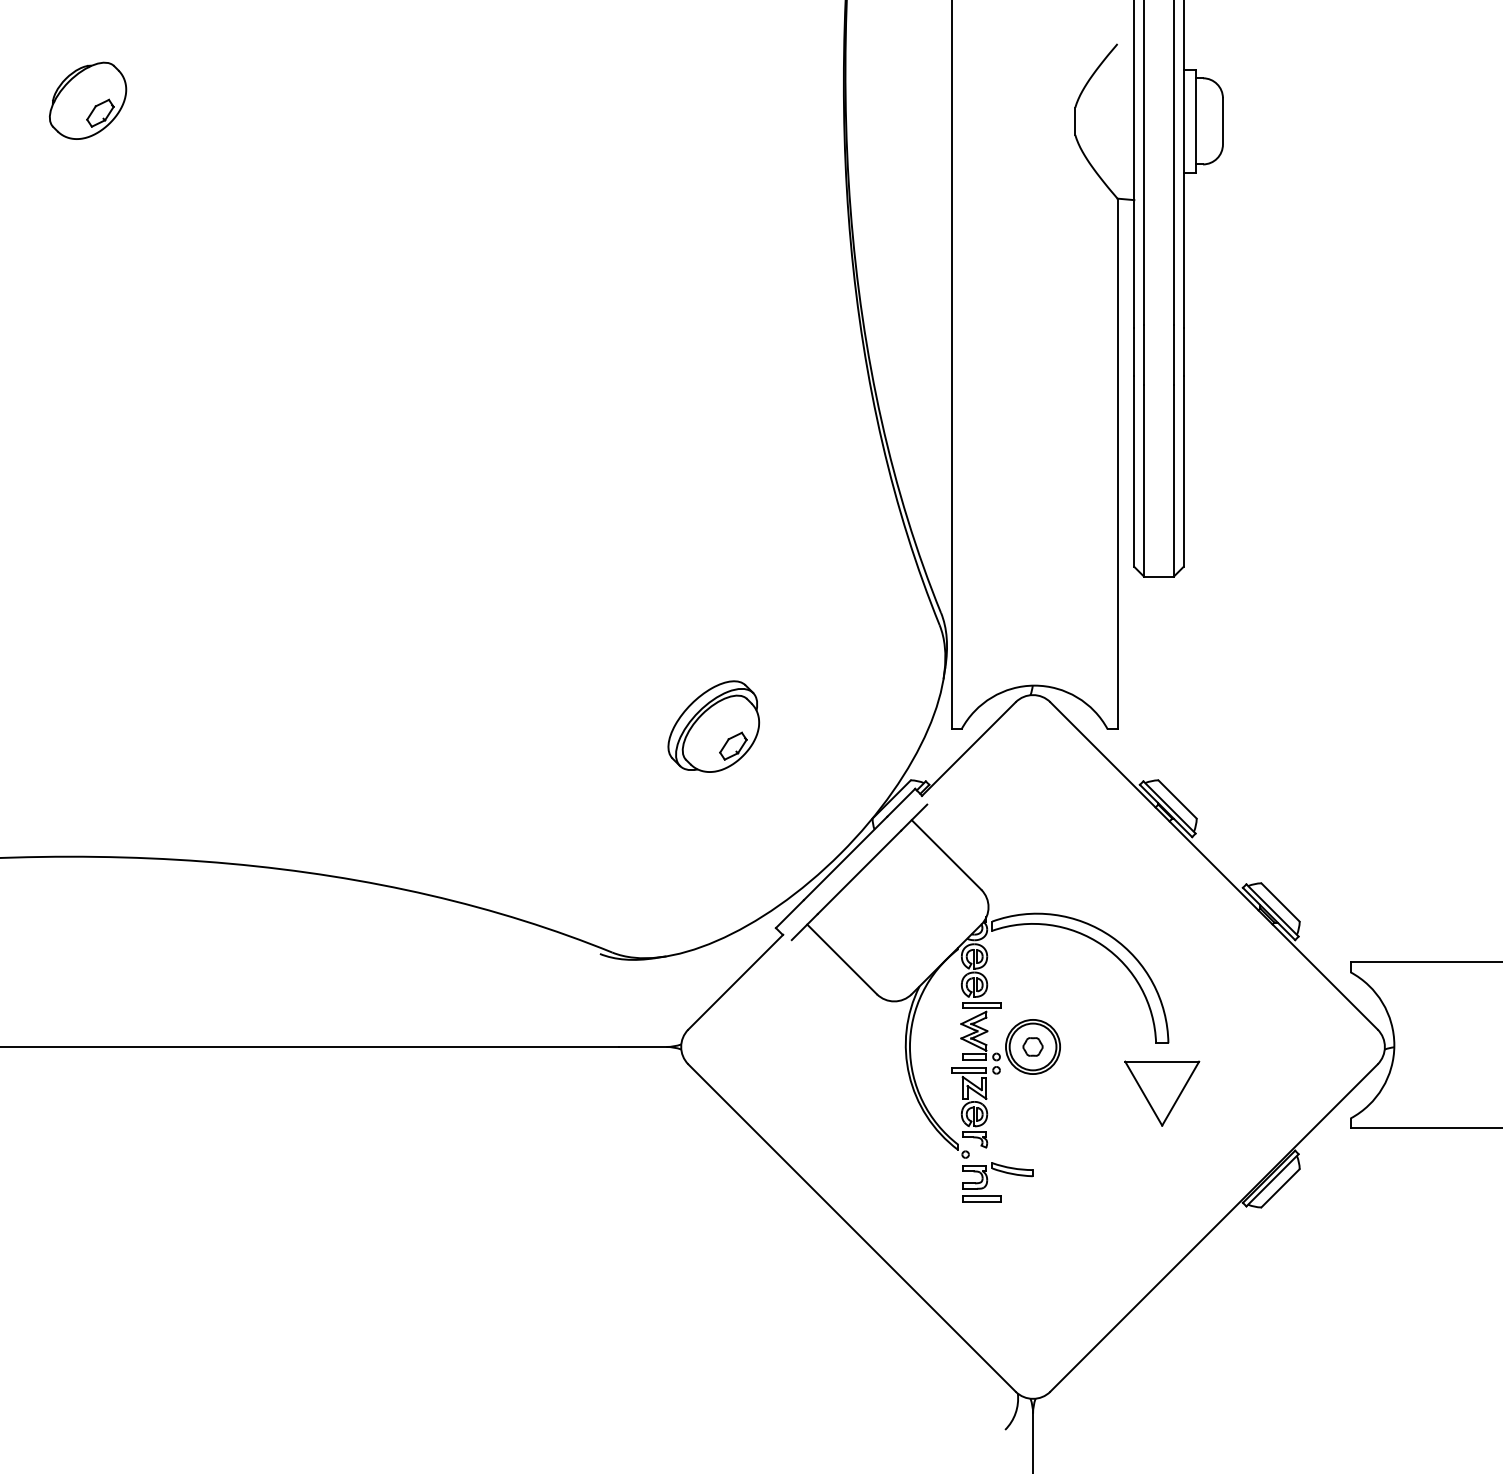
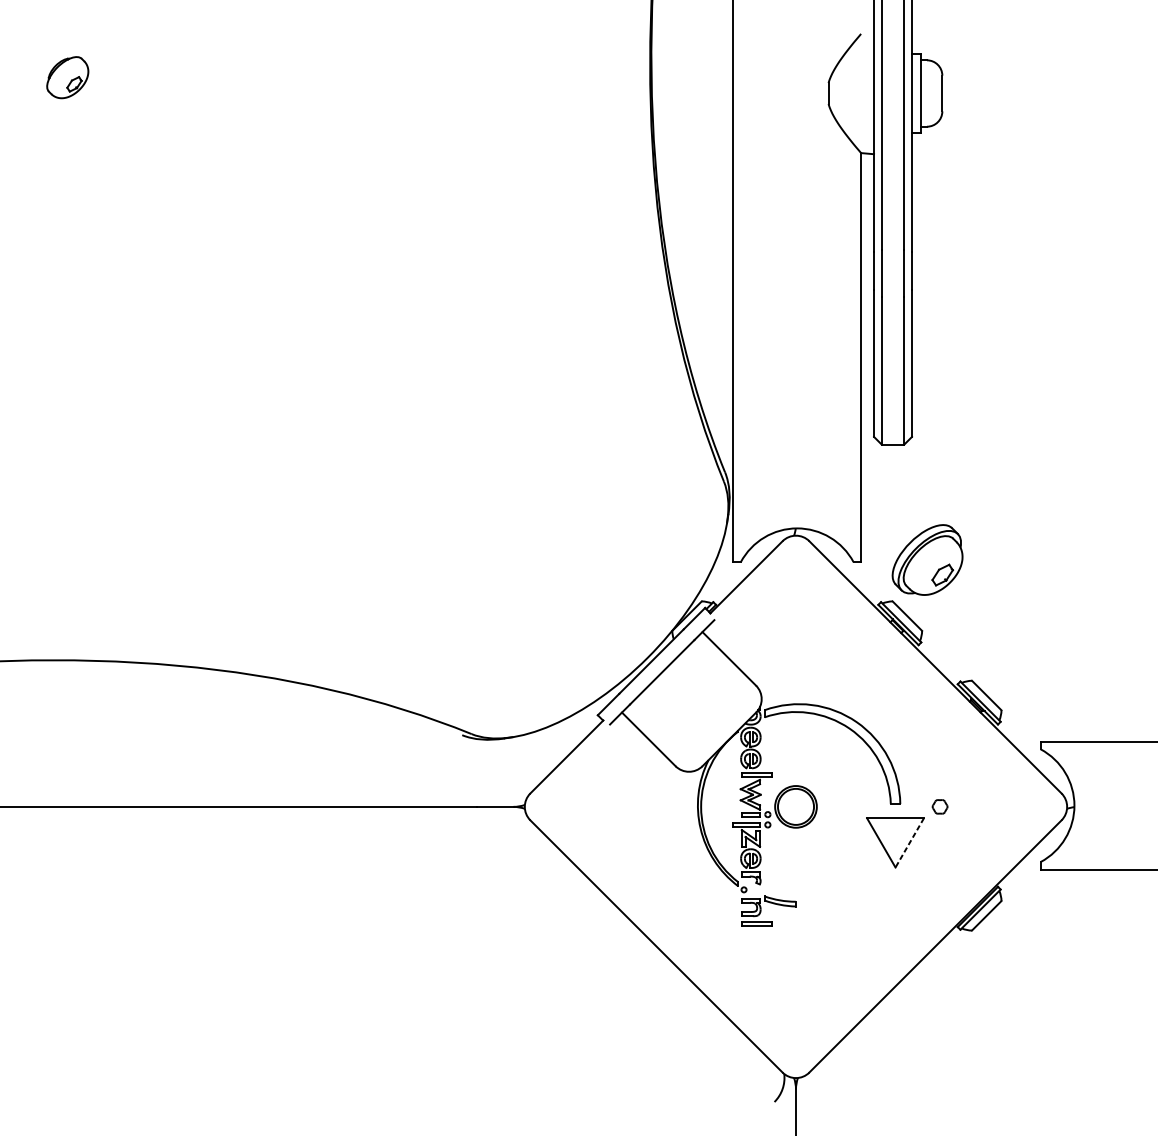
part: (88, 100) -> (68, 77), size x0.7
part: (713, 726) -> (927, 559), moved
part: (1032, 1046) -> (939, 806), moved
line: (1180, 1093) -> (909, 842), solid -> dashed

